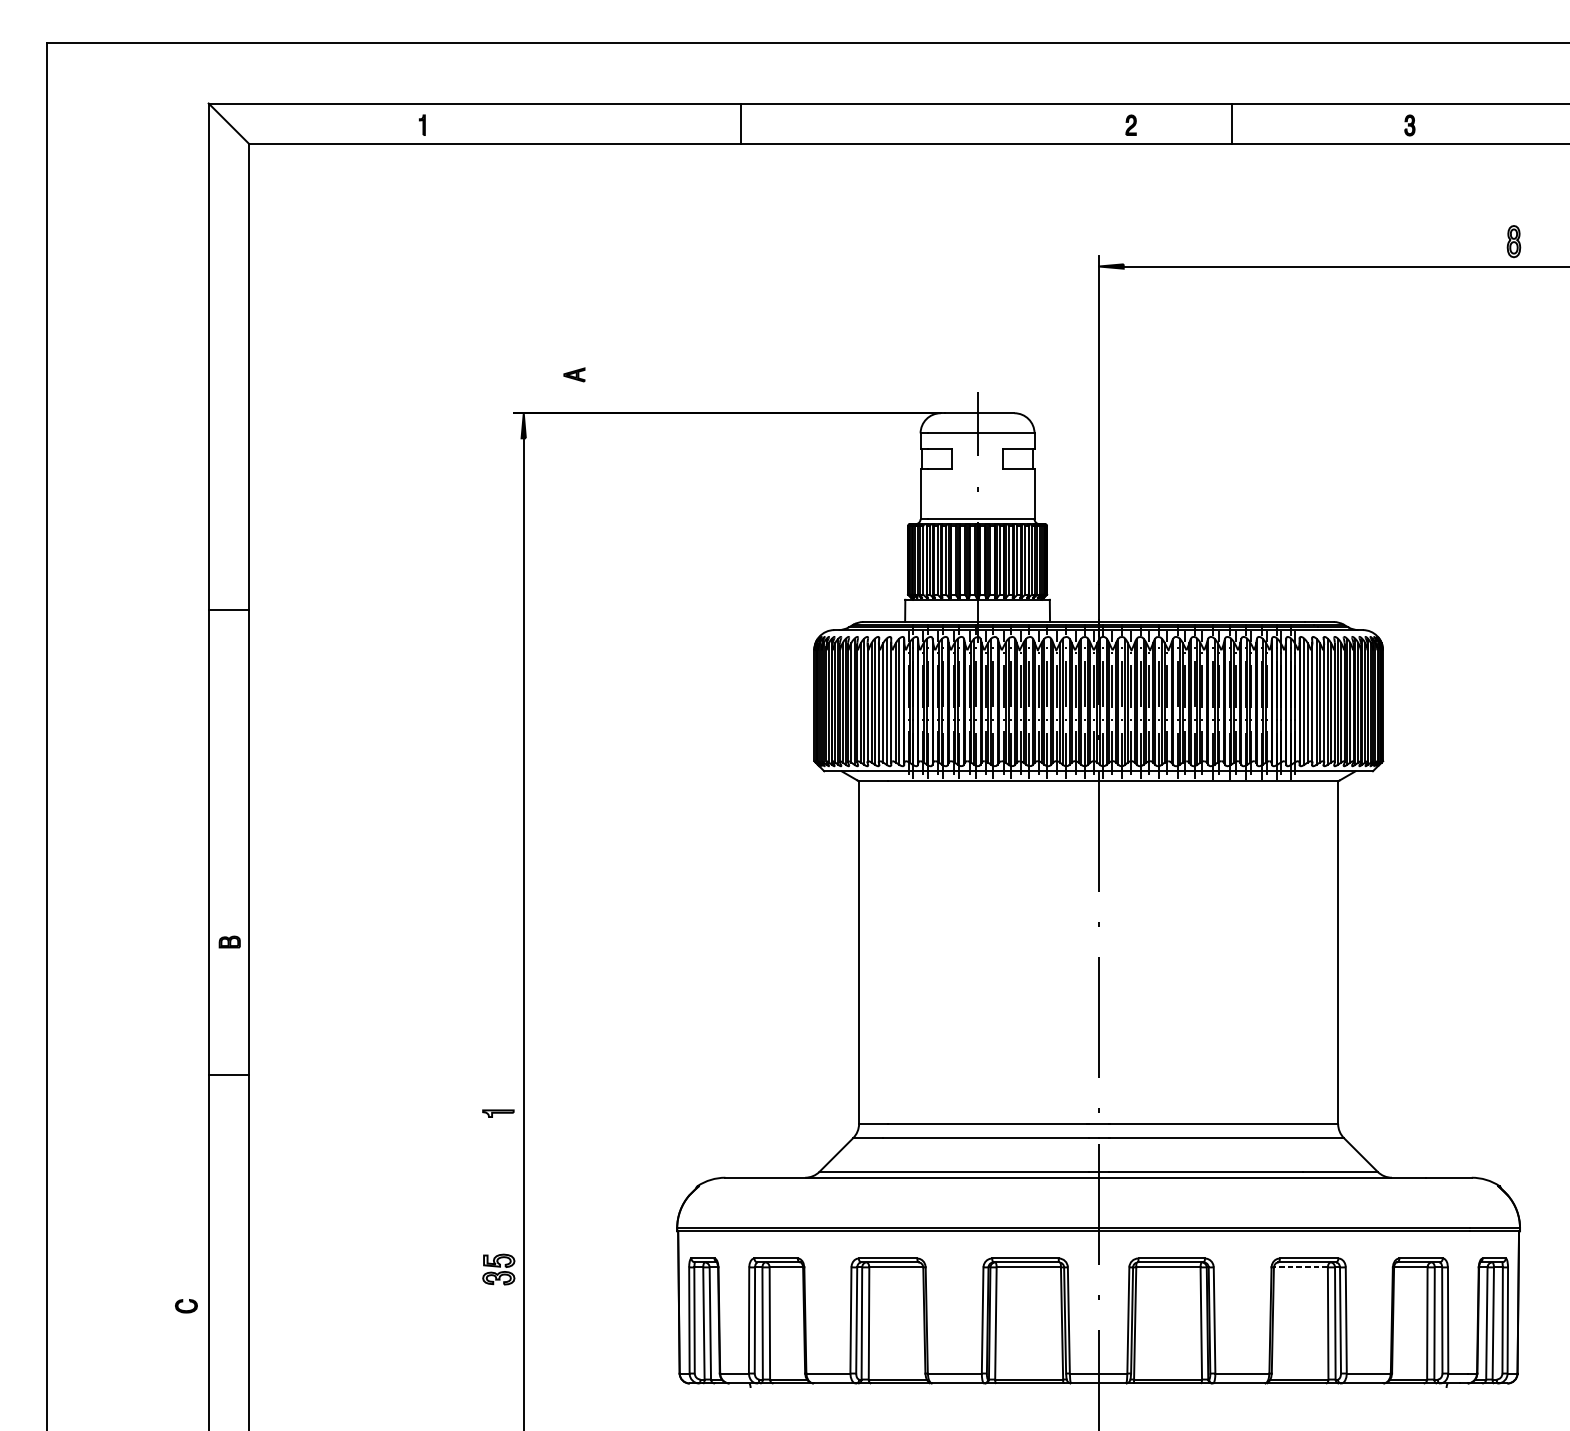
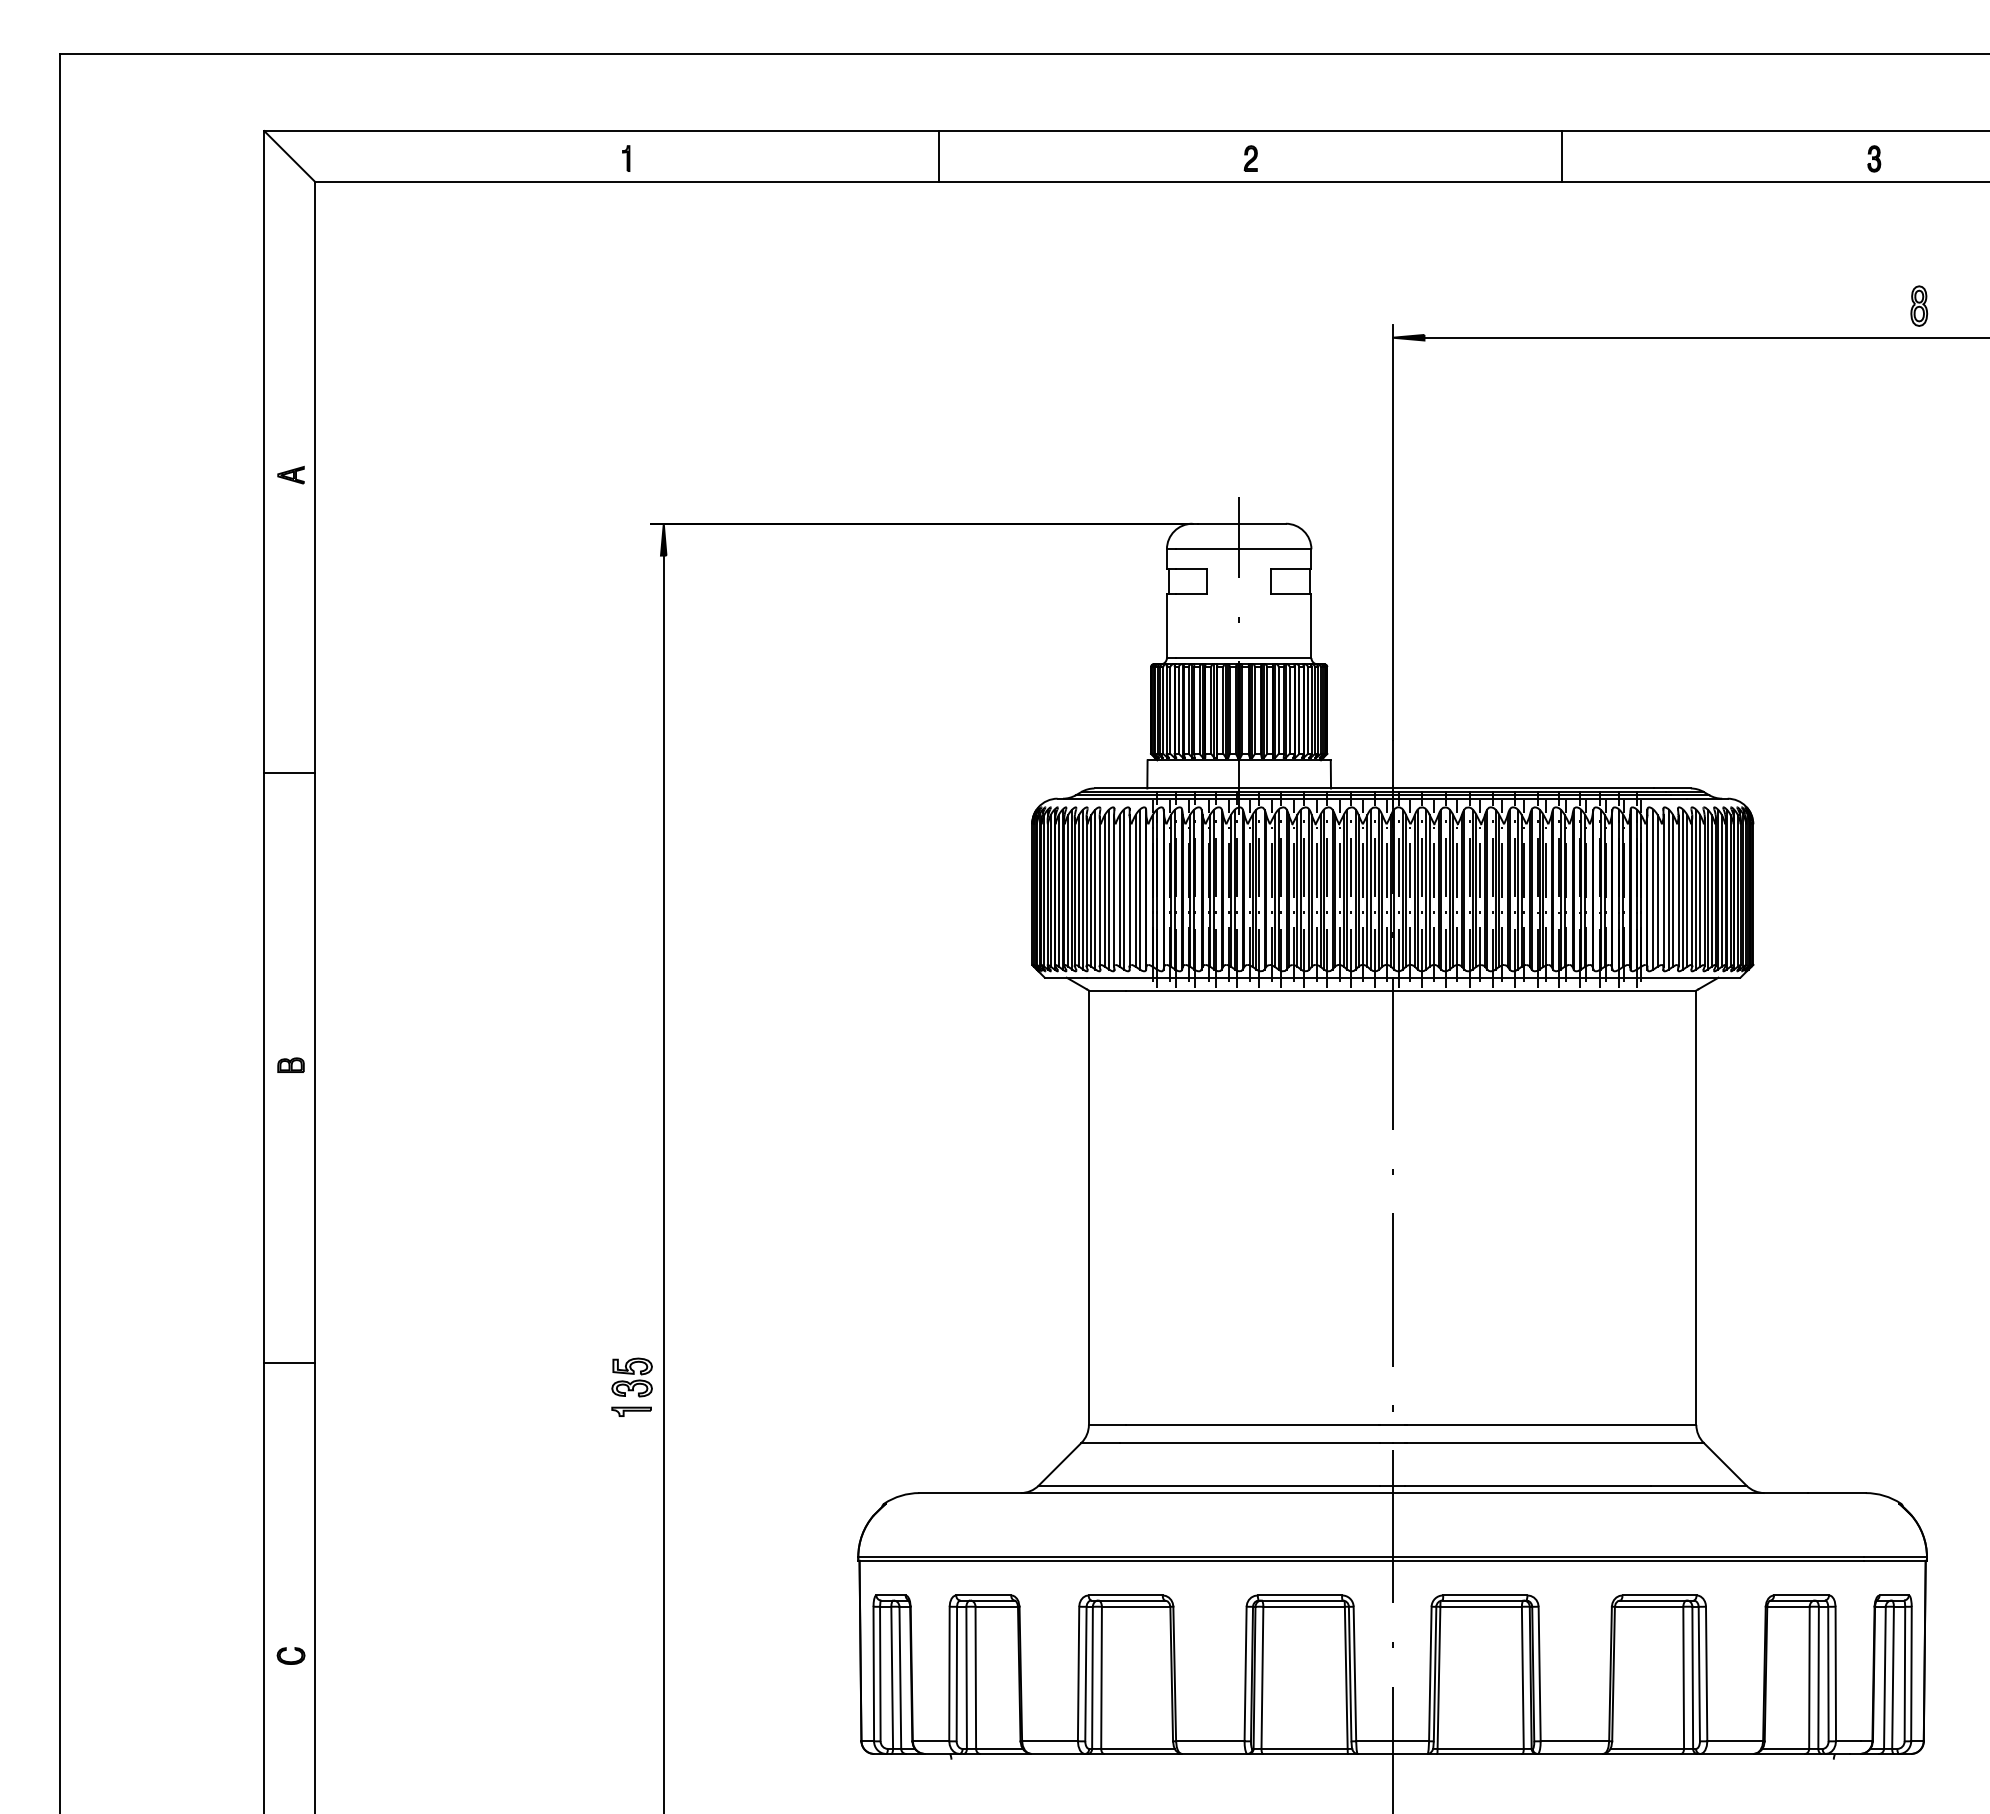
part: (422, 125) -> (626, 158), moved
part: (1130, 125) -> (1250, 158), moved
part: (1410, 125) -> (1874, 158), moved
part: (574, 374) -> (290, 474), moved
part: (229, 941) -> (290, 1064), moved
line: (1300, 1267) -> (1648, 1606), dashed -> solid
part: (498, 1269) -> (631, 1377), moved
part: (185, 1305) -> (290, 1655), moved

